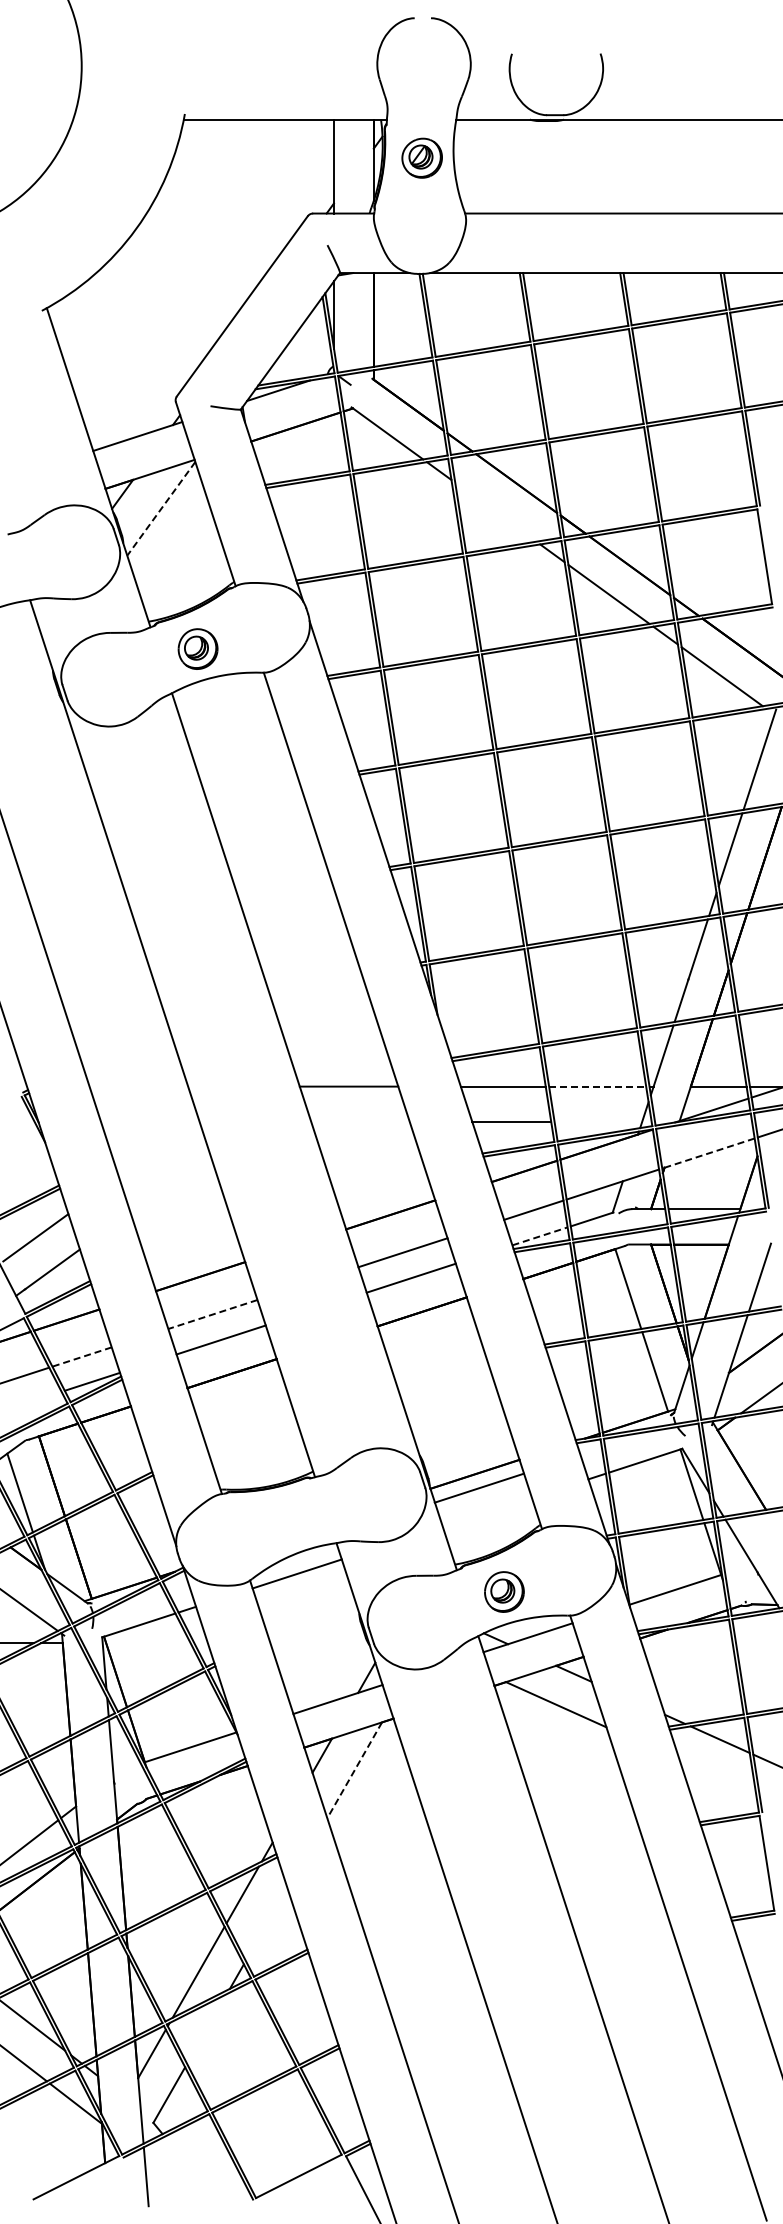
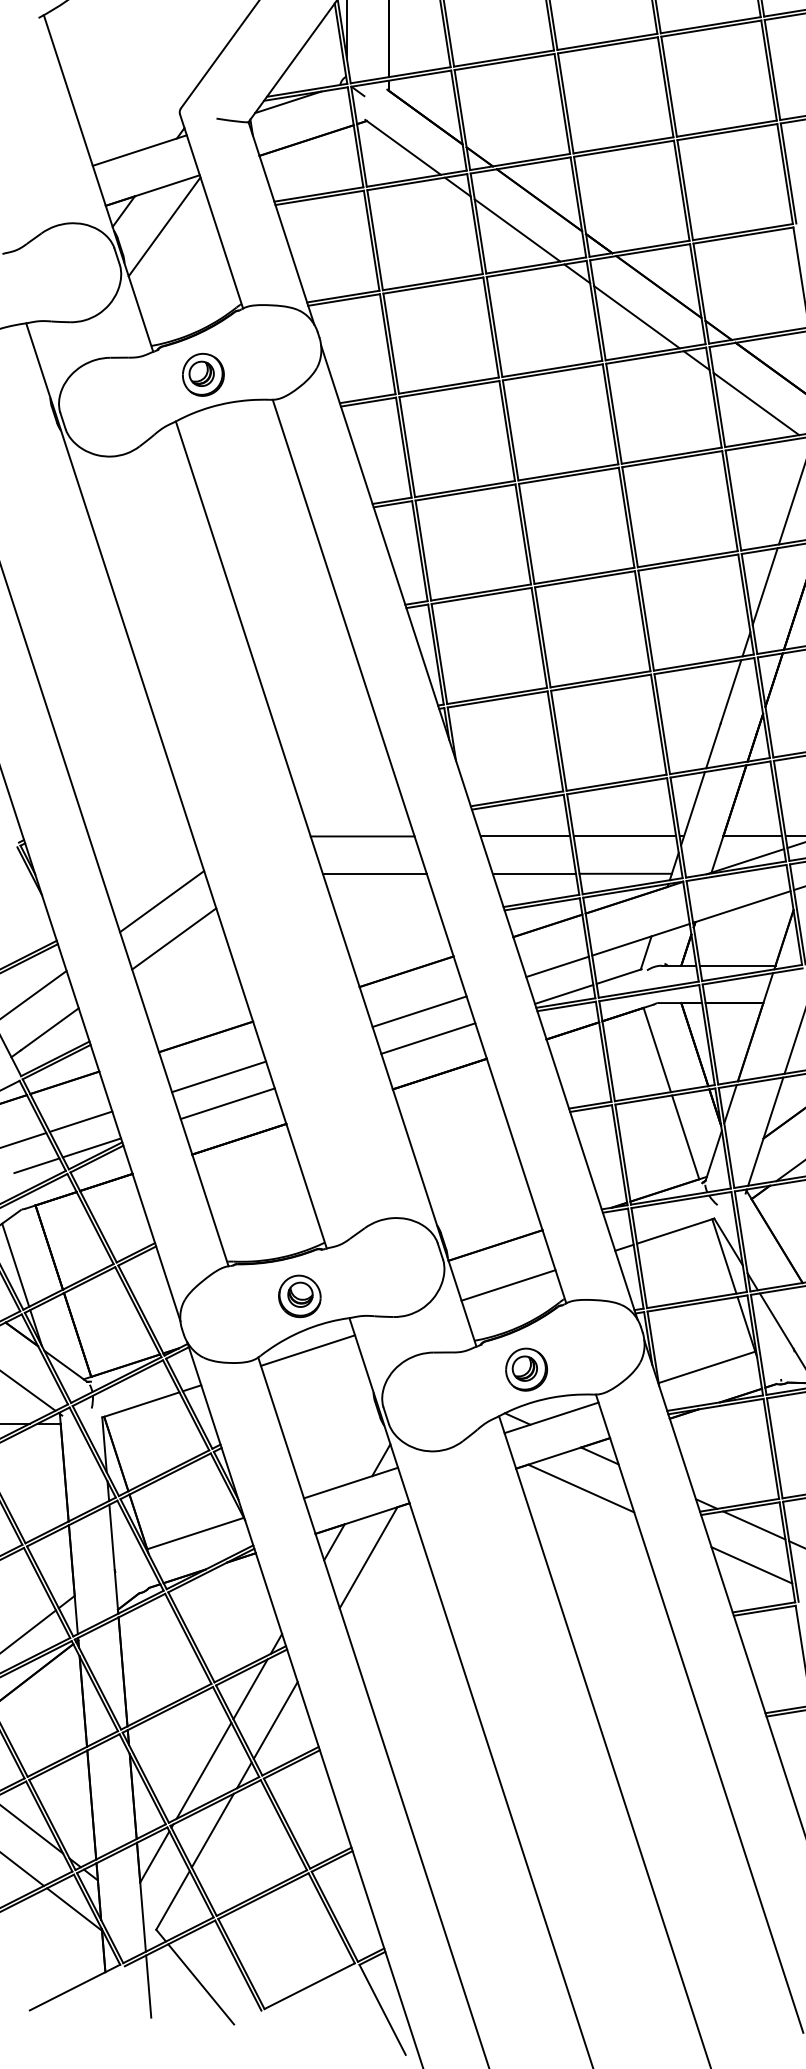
line: (161, 508) -> (164, 226), dashed -> solid
line: (495, 511) -> (517, 229), added
line: (597, 1086) -> (624, 836), dashed -> solid
line: (360, 1122) -> (374, 874), added
line: (598, 1122) -> (625, 874), added
line: (158, 1148) -> (161, 901), added
line: (708, 1153) -> (741, 907), dashed -> solid
line: (170, 1183) -> (174, 938), added
line: (540, 1236) -> (564, 994), dashed -> solid
line: (212, 1314) -> (218, 1076), dashed -> solid
line: (81, 1357) -> (80, 1122), dashed -> solid
line: (39, 1398) -> (36, 1165), added
line: (478, 1487) -> (507, 1284), moved
part: (289, 1522) -> (299, 1296), added
line: (354, 1770) -> (368, 1557), dashed -> solid
line: (717, 1777) -> (751, 1565), added
line: (266, 1924) -> (275, 1720), added
line: (206, 2028) -> (212, 1830), added
line: (195, 2174) -> (200, 1984), added

